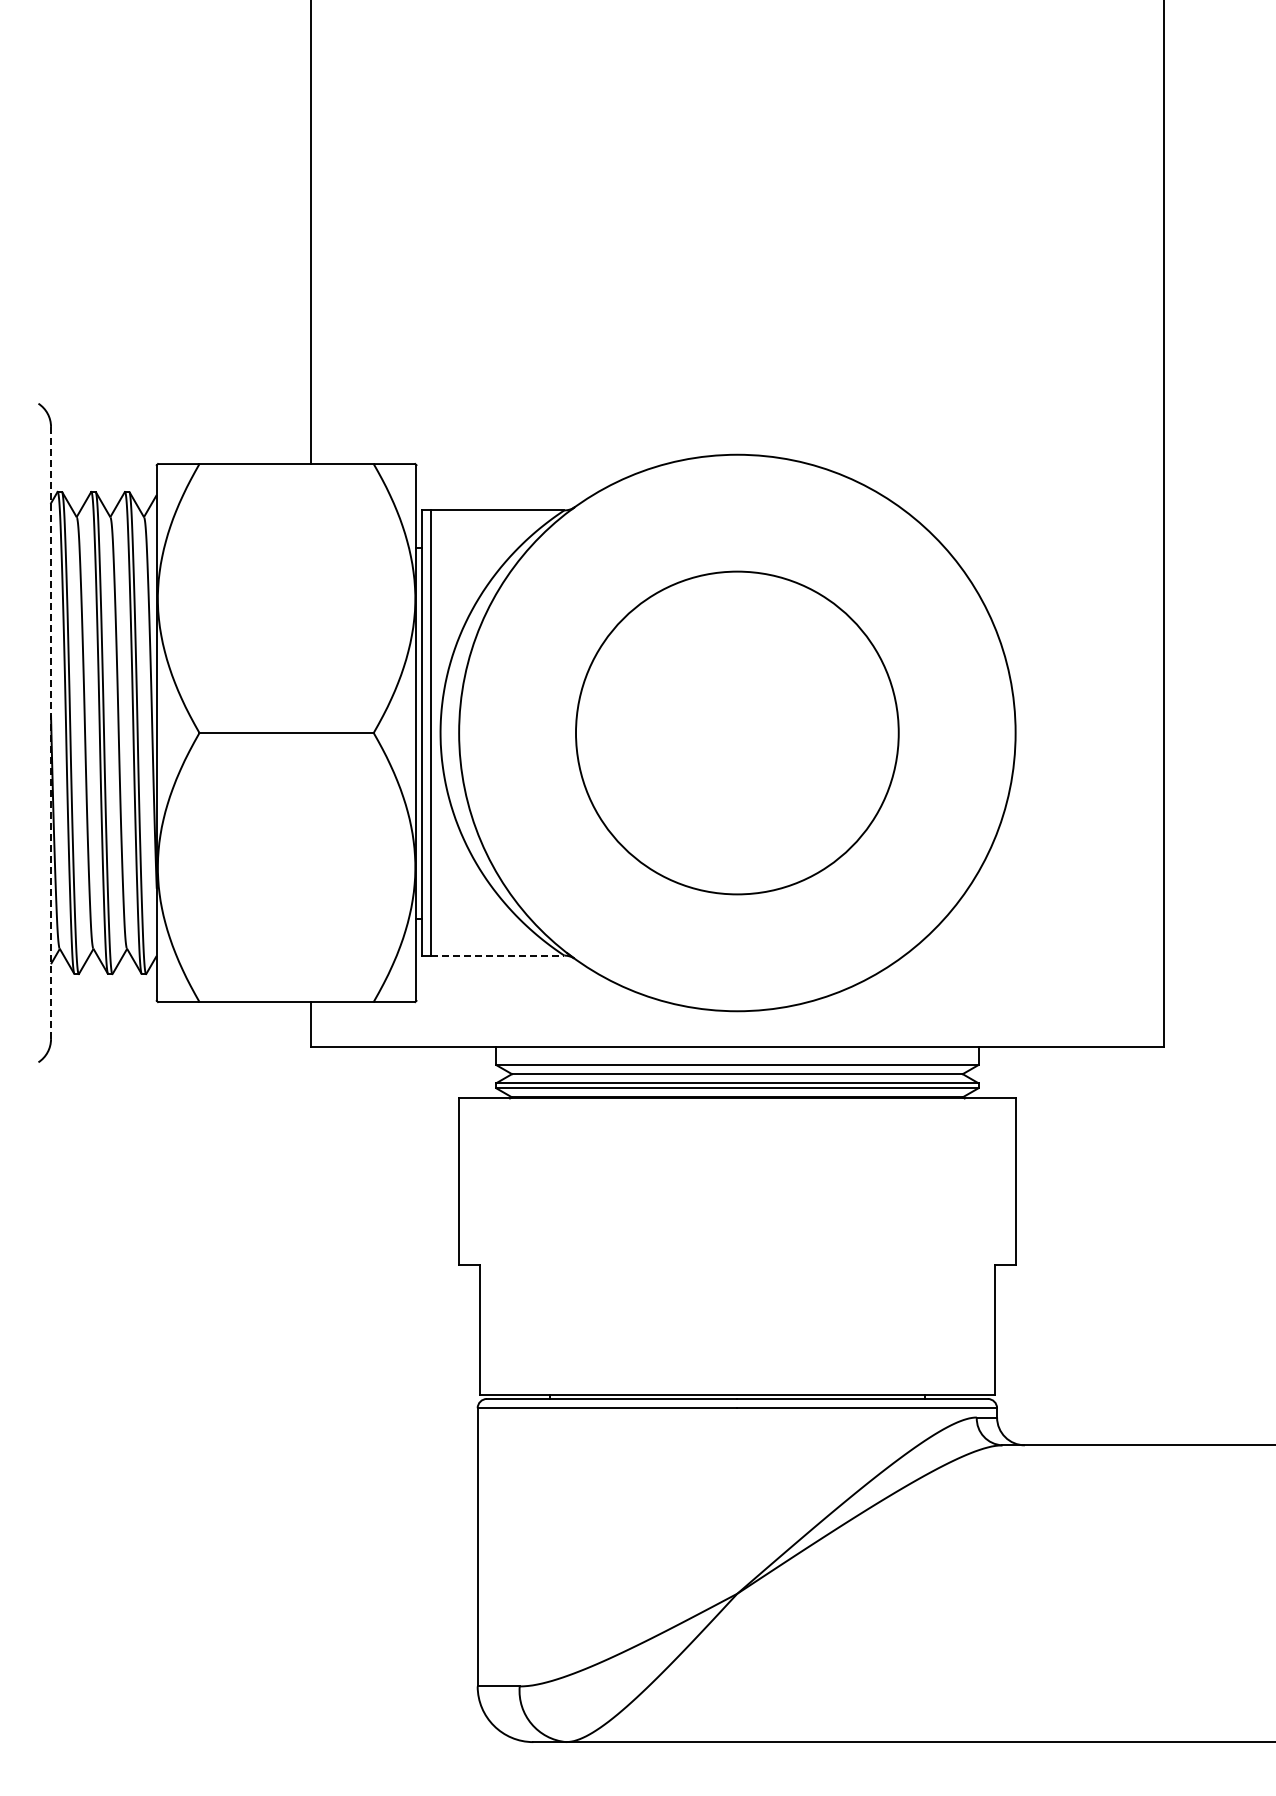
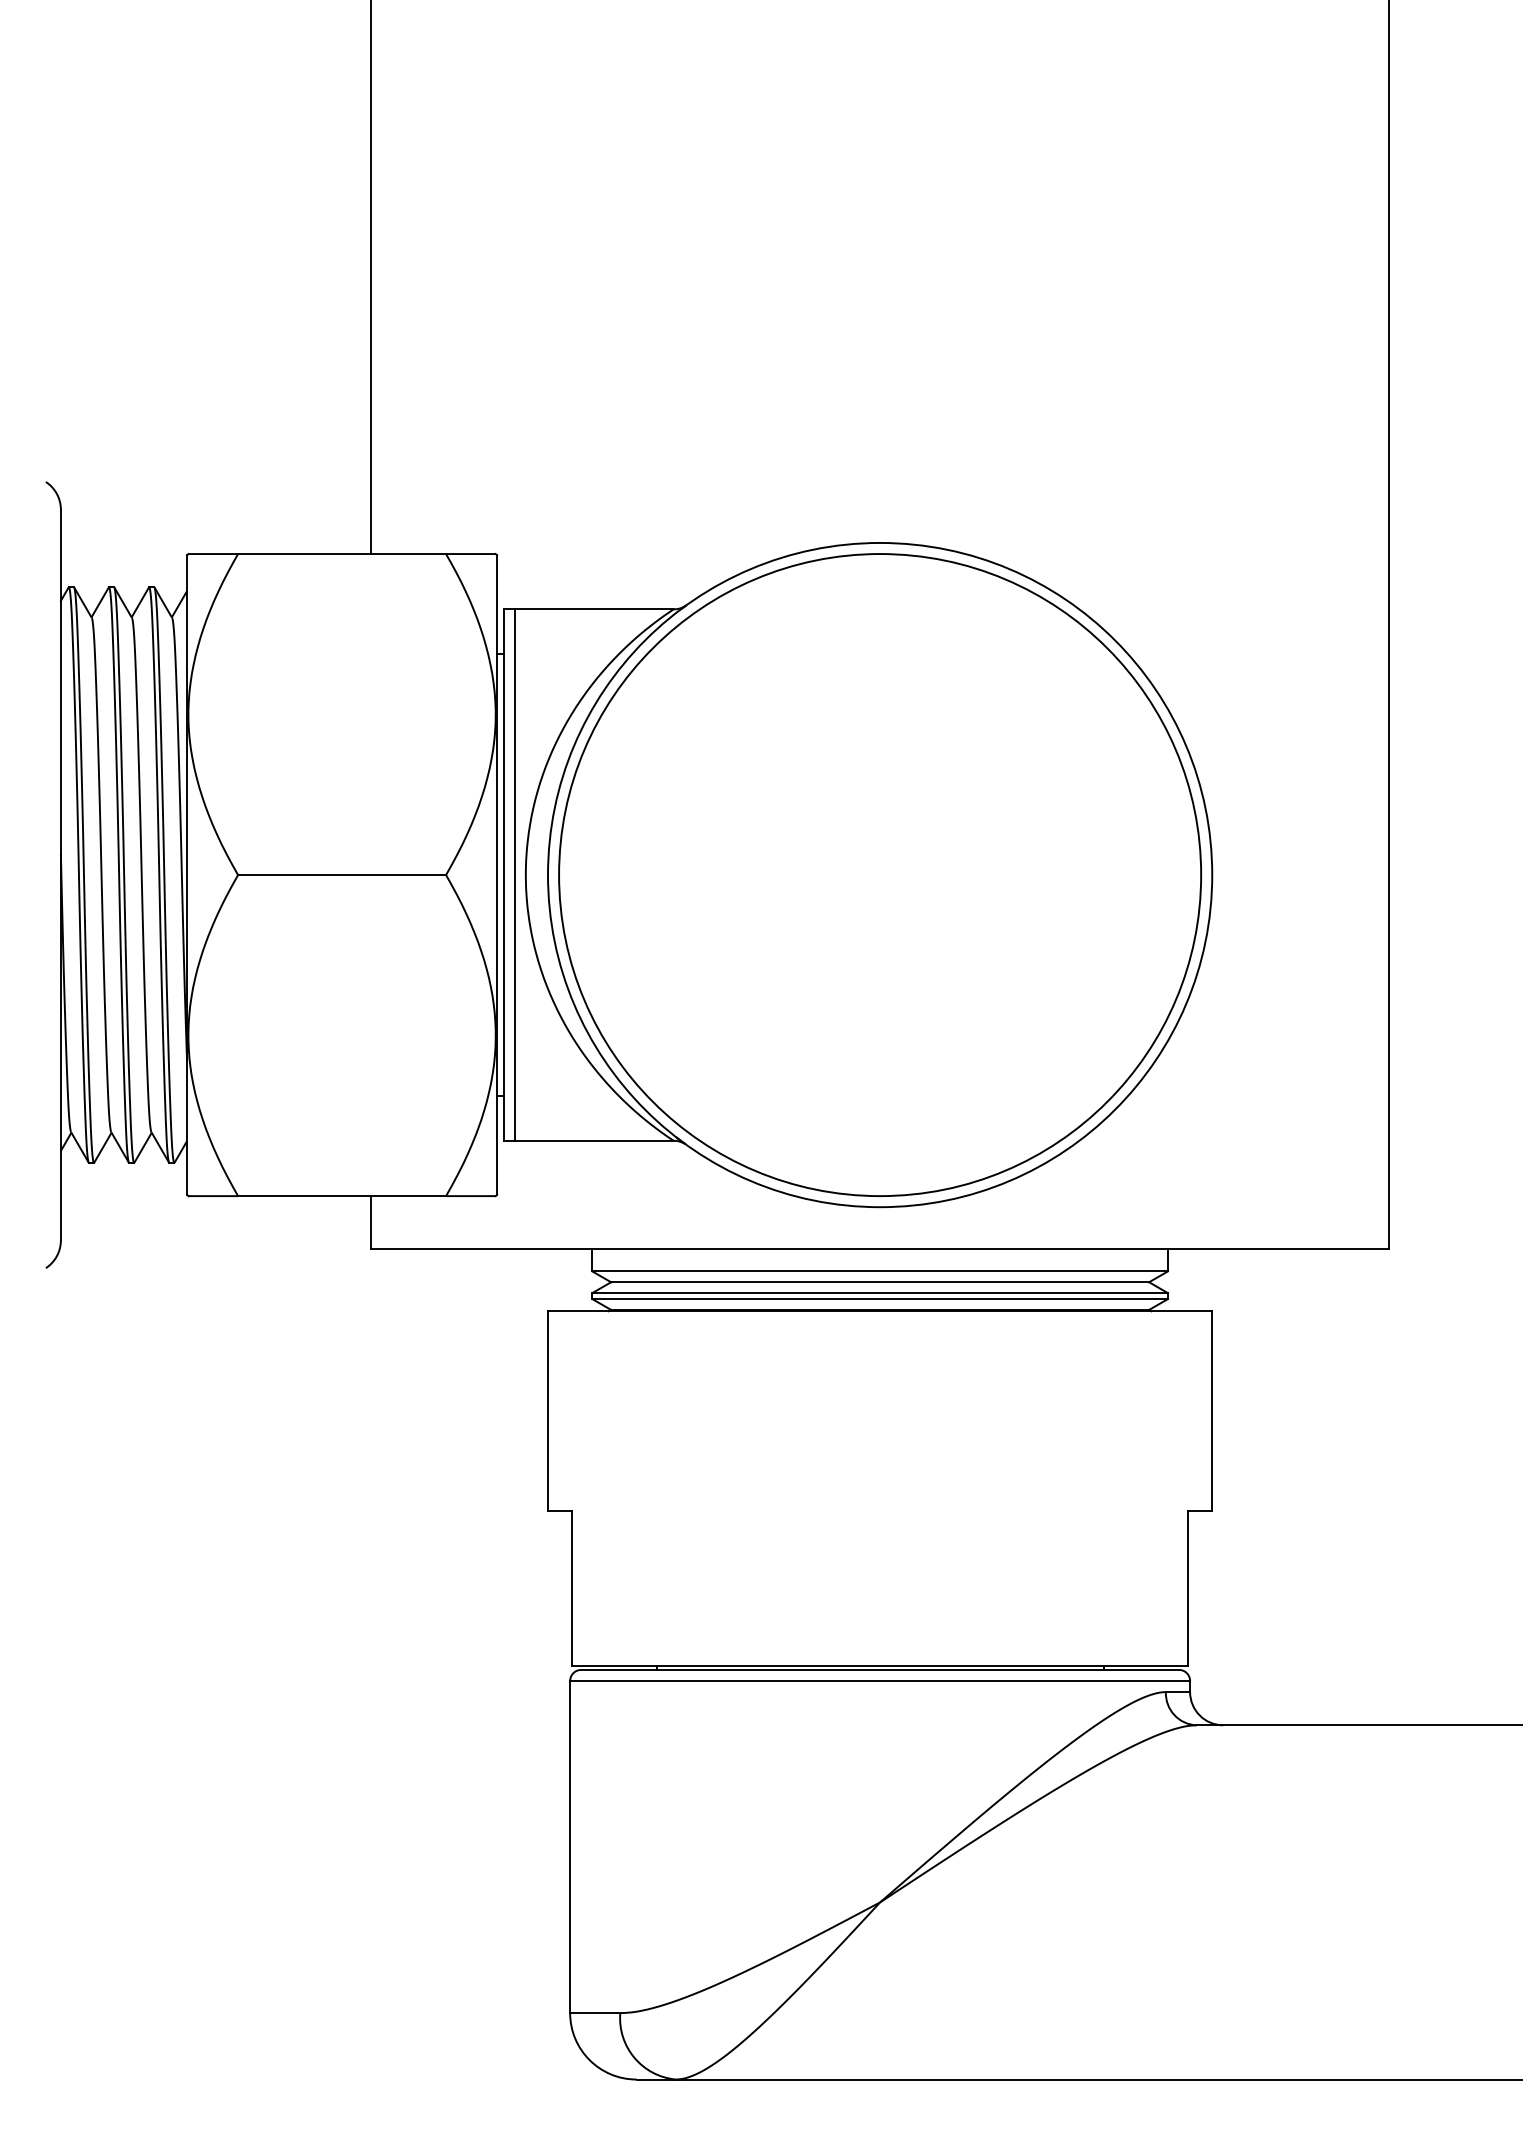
circle: (737, 732) -> (880, 874), size x1.67
line: (51, 733) -> (61, 875), dashed -> solid
line: (497, 955) -> (593, 1140), dashed -> solid

